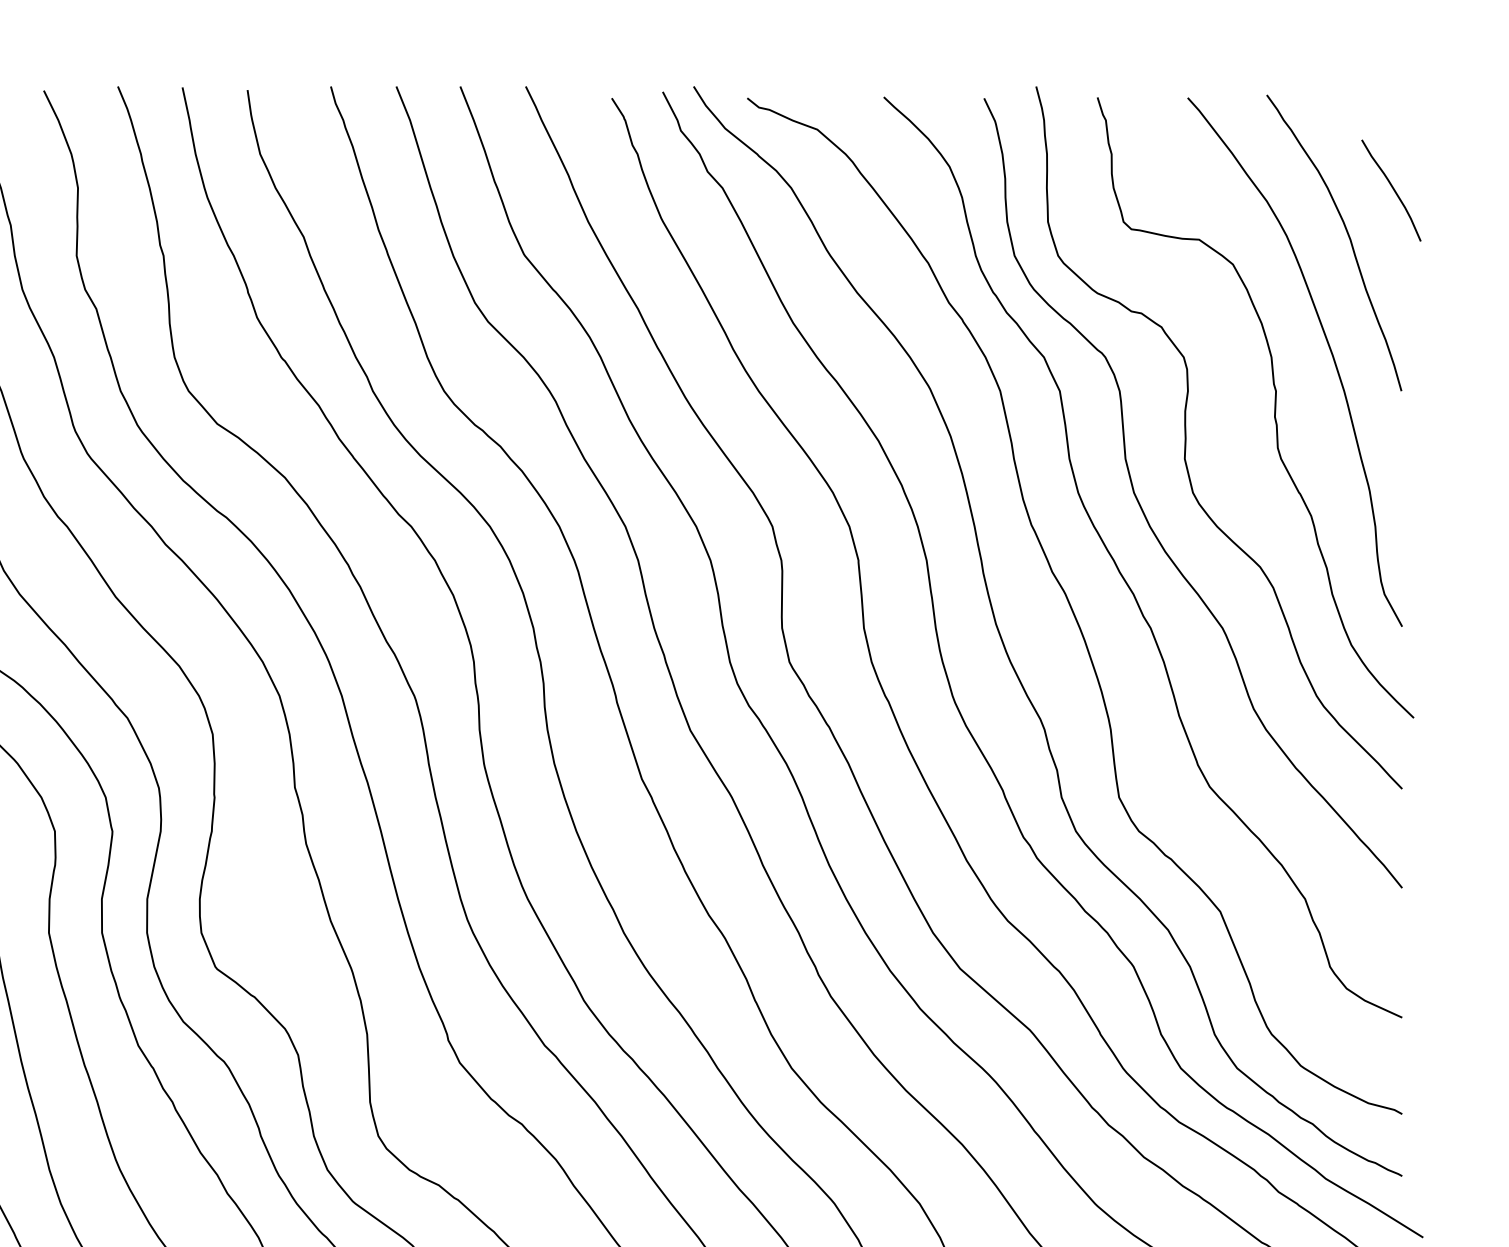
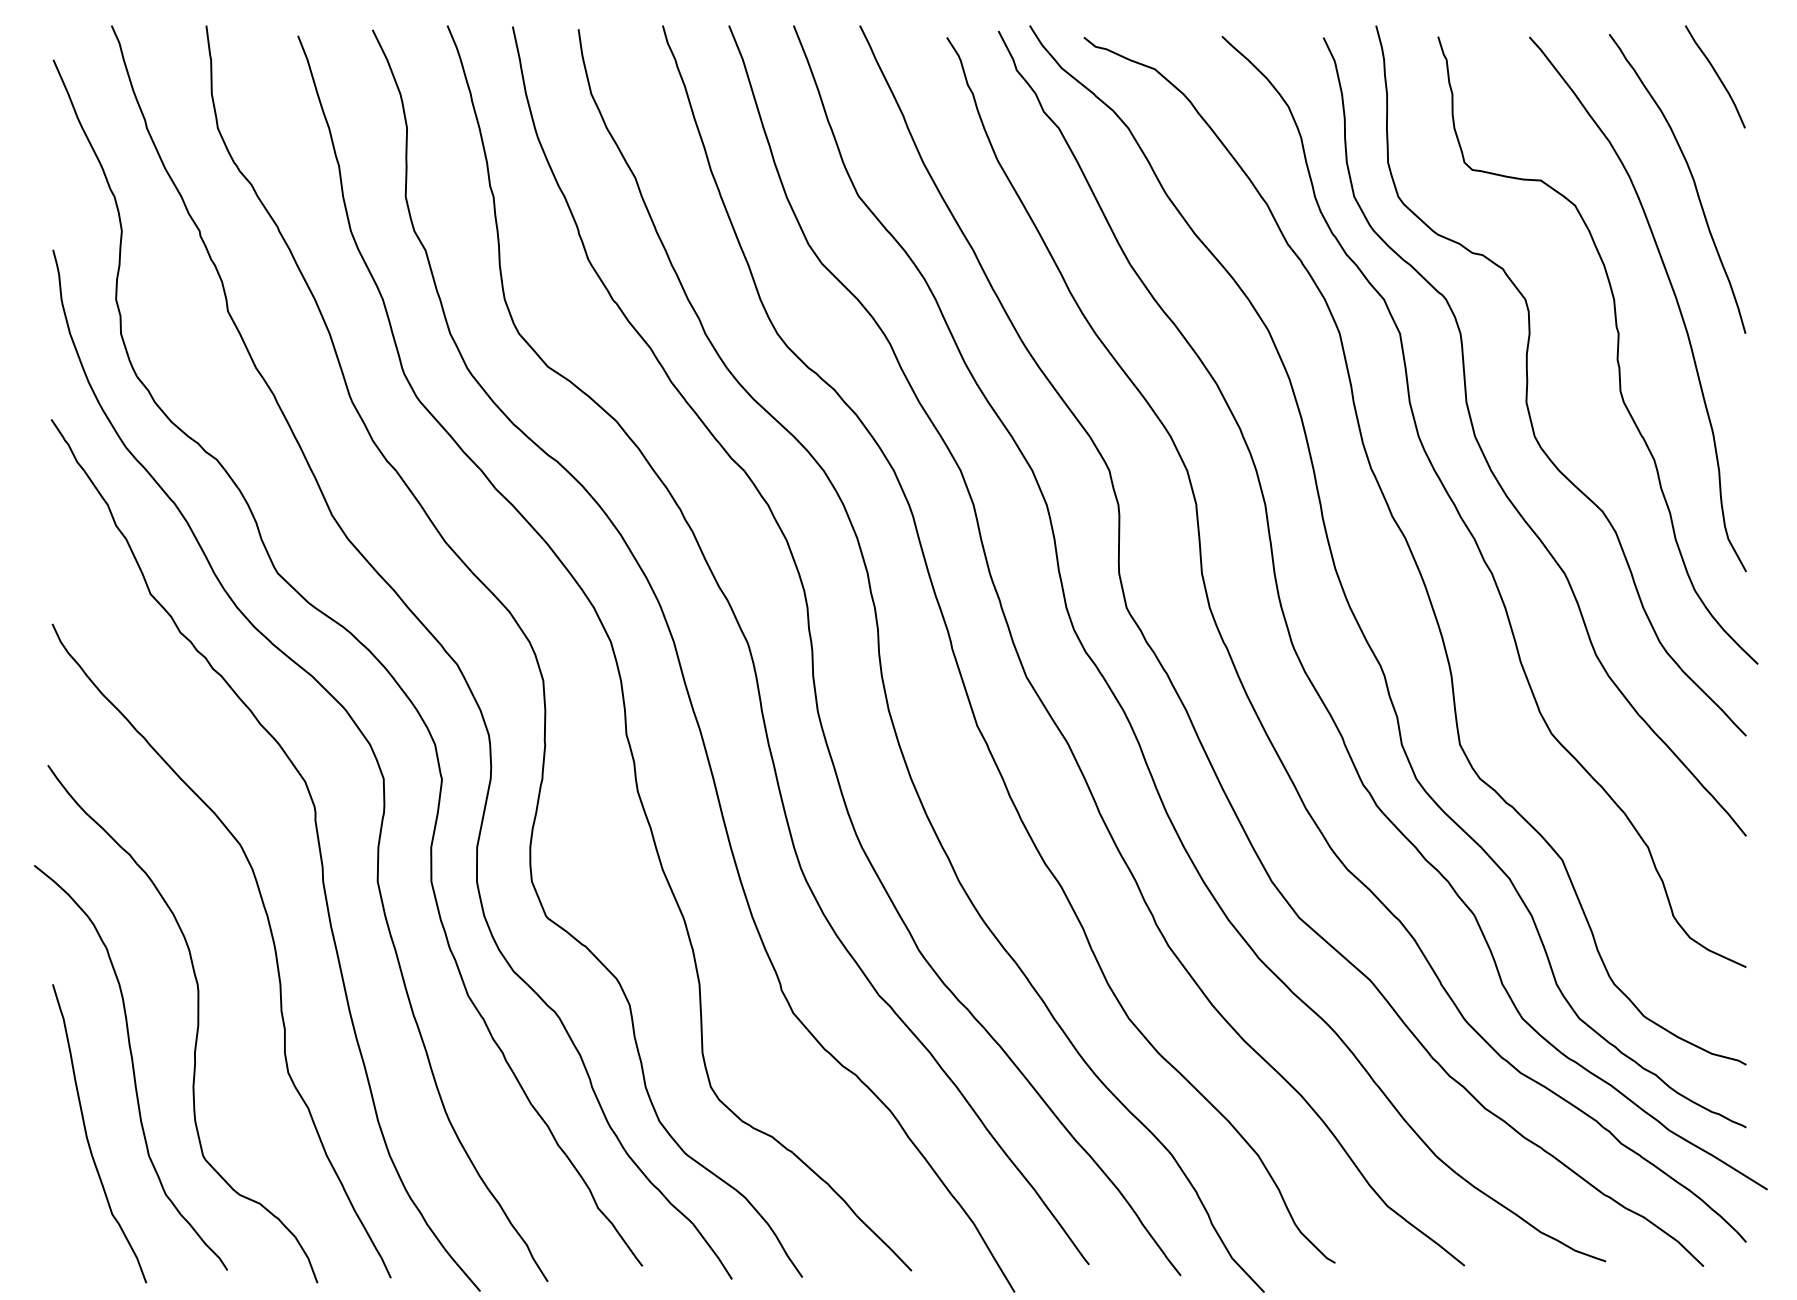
curve: (1392, 189) -> (1716, 75), moved

